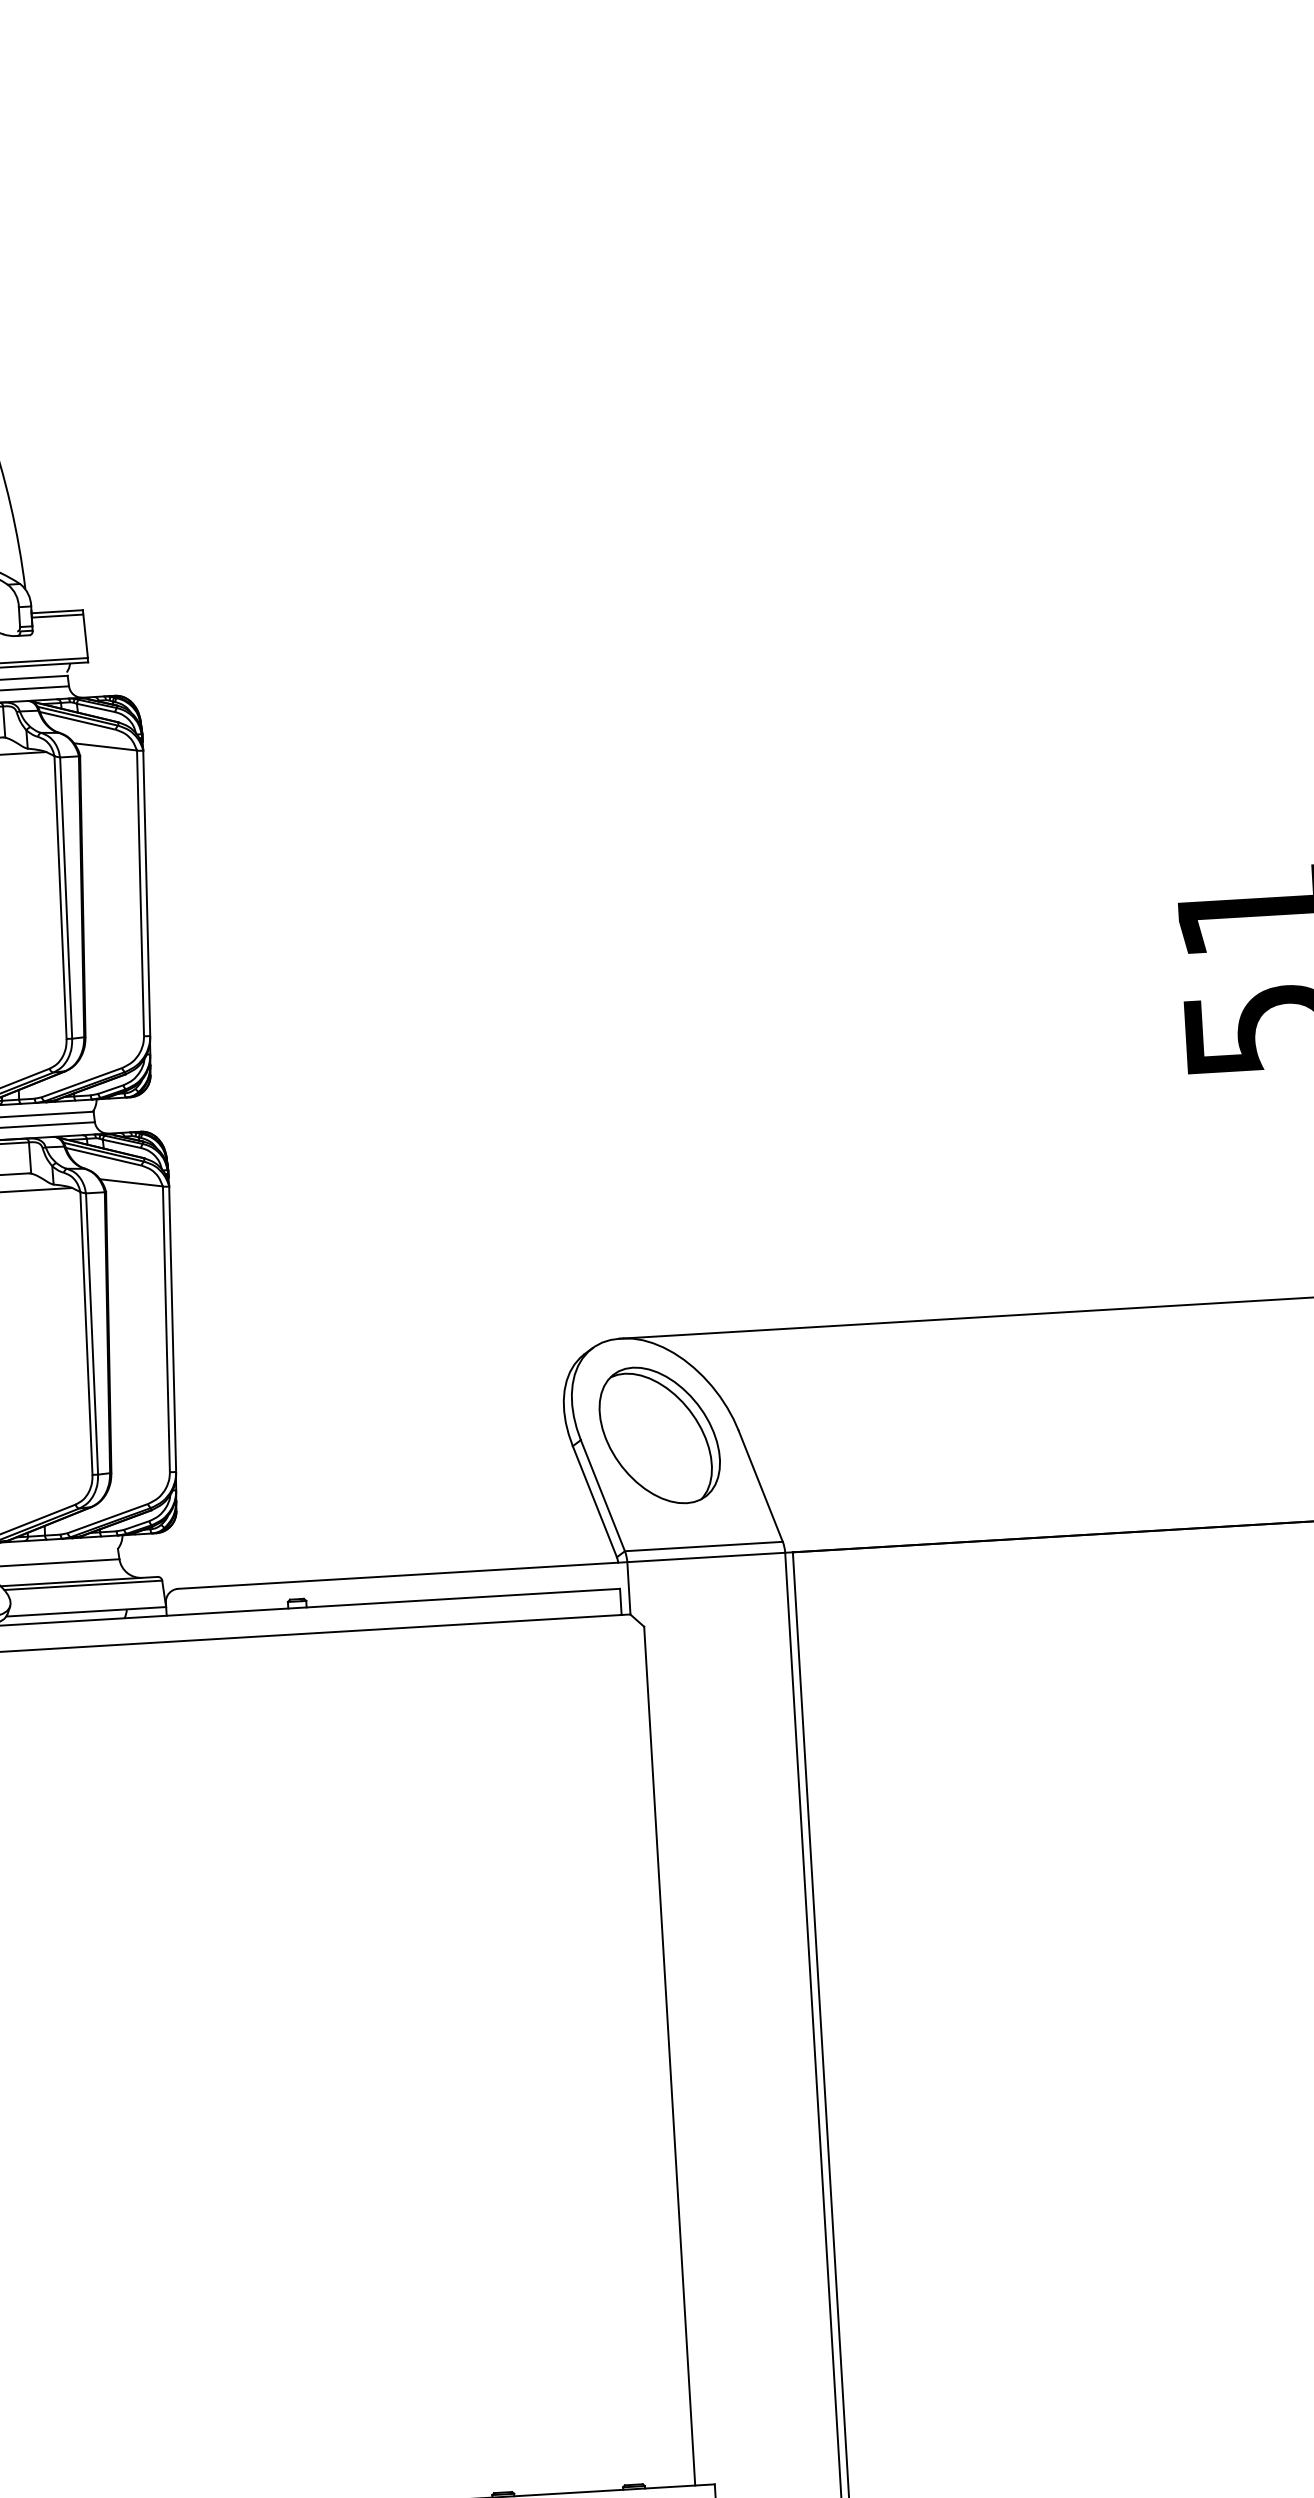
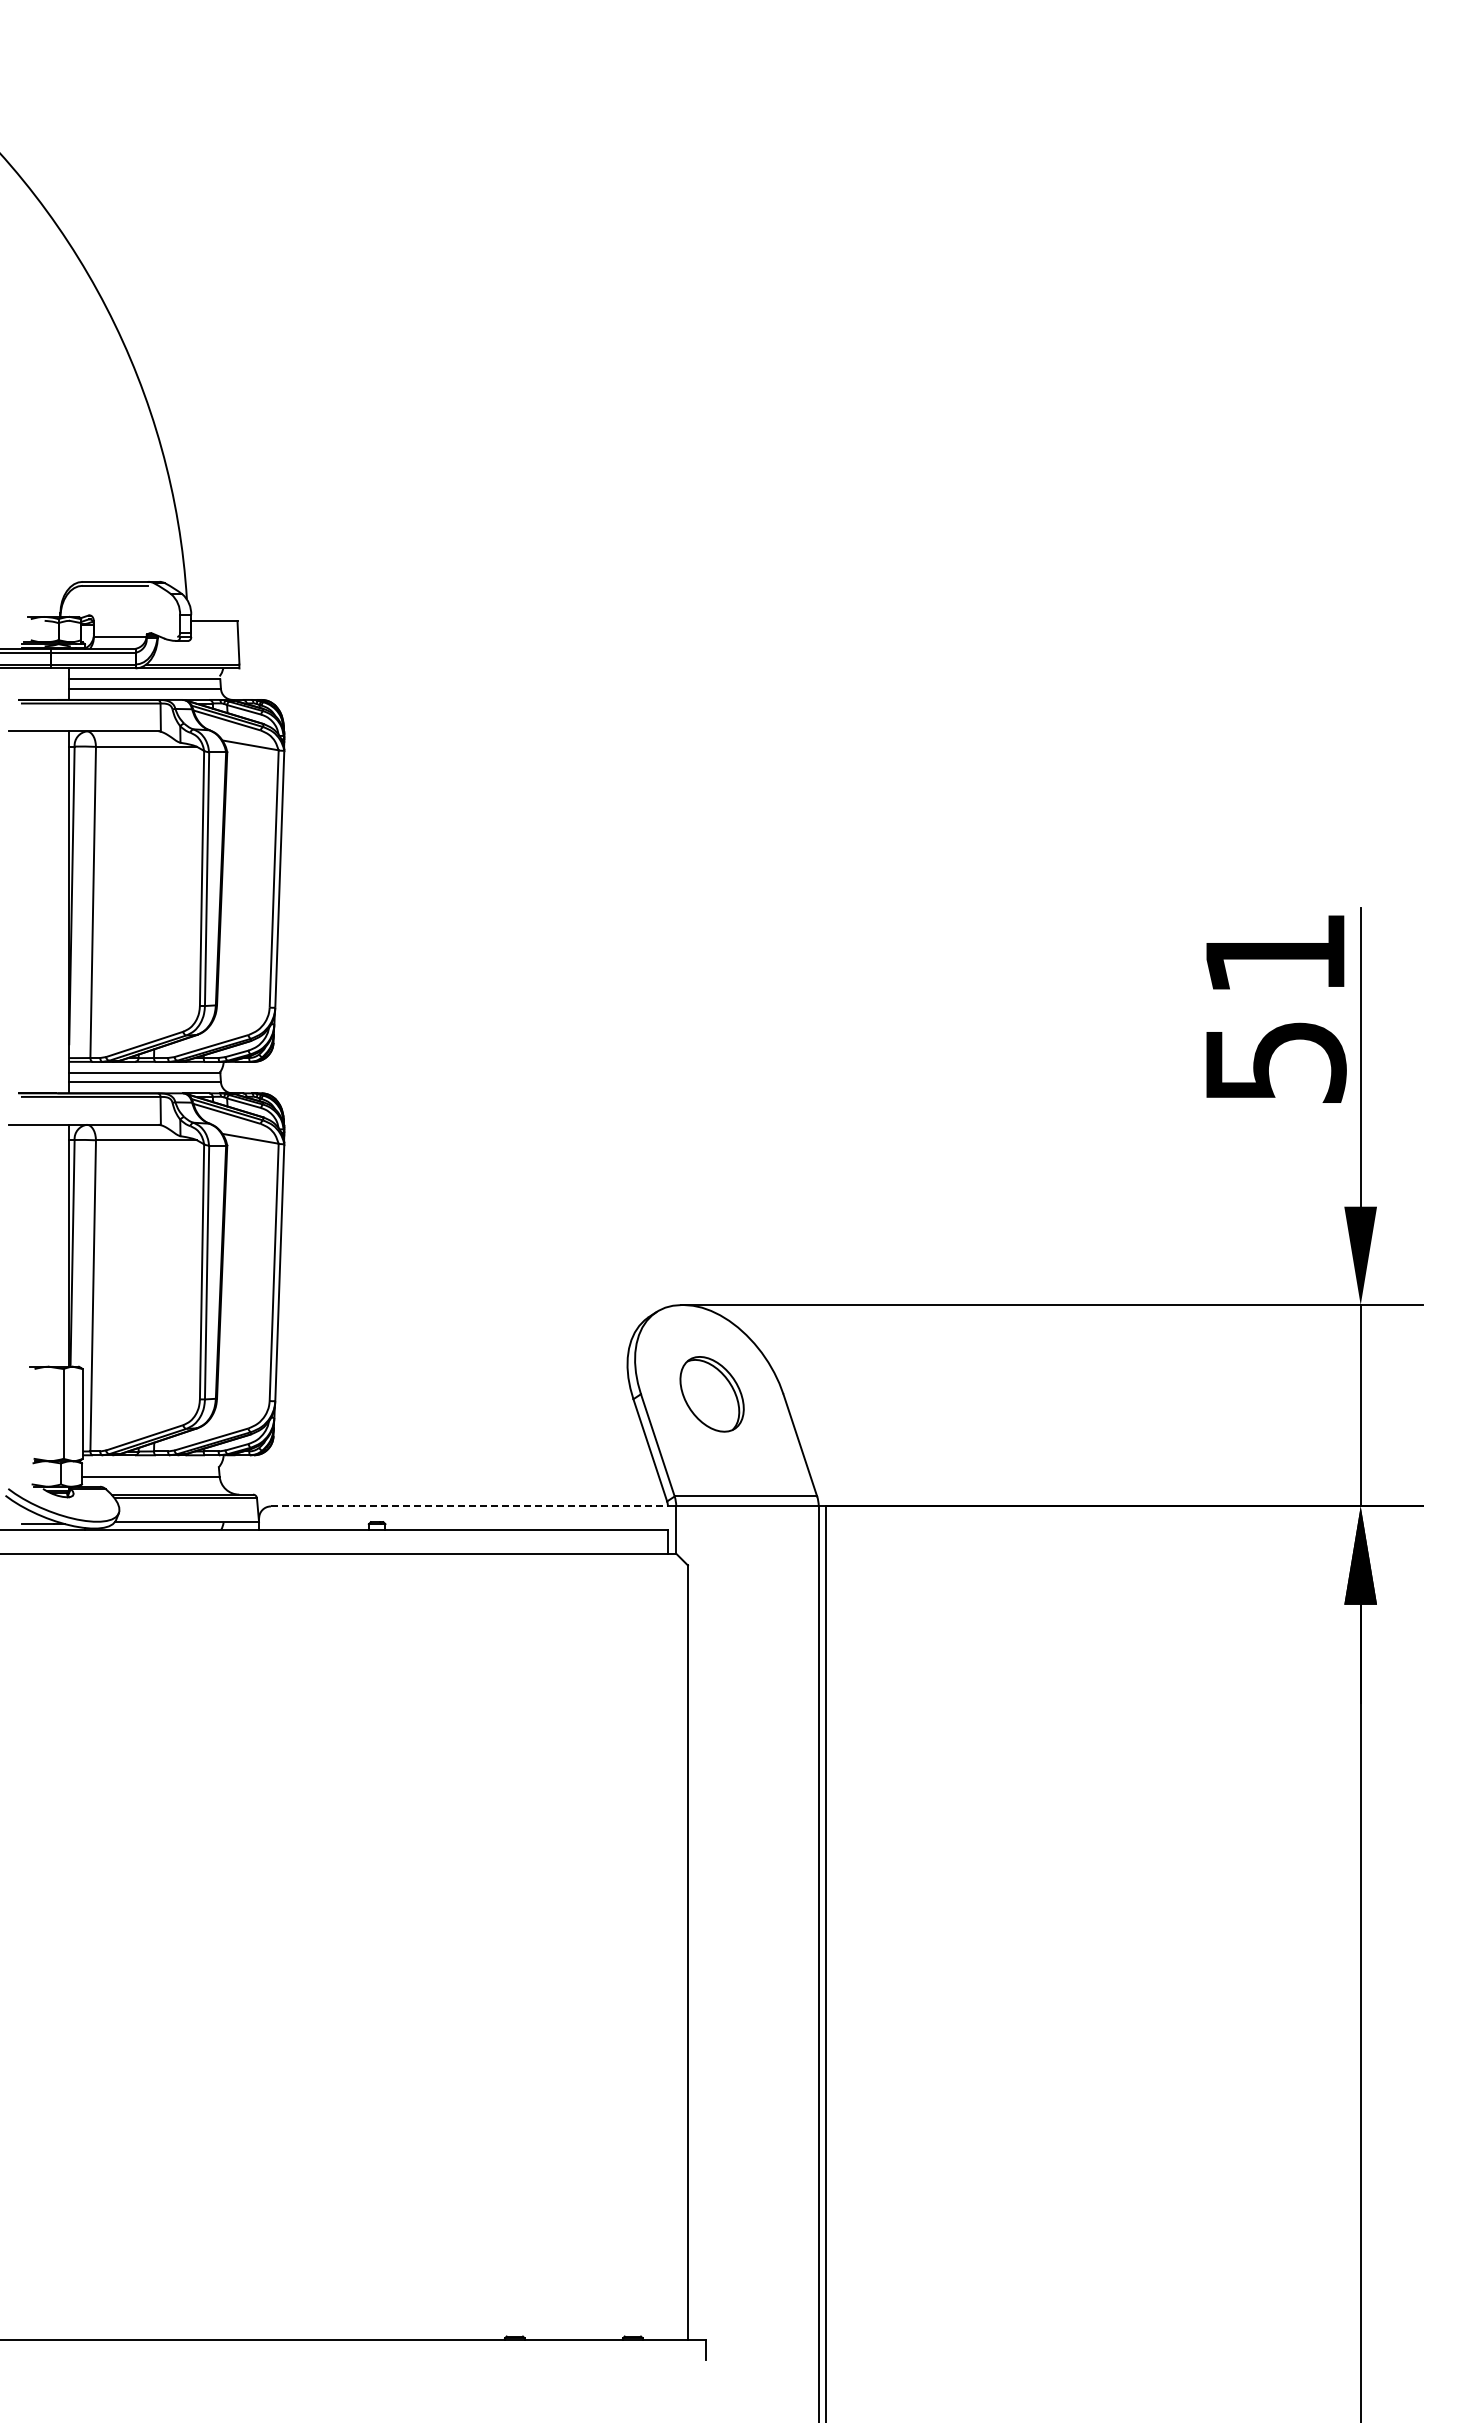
line: (57, 616) -> (214, 625), removed
part: (659, 1435) -> (711, 1394), size x0.6
line: (398, 1575) -> (469, 1506), solid -> dashed

